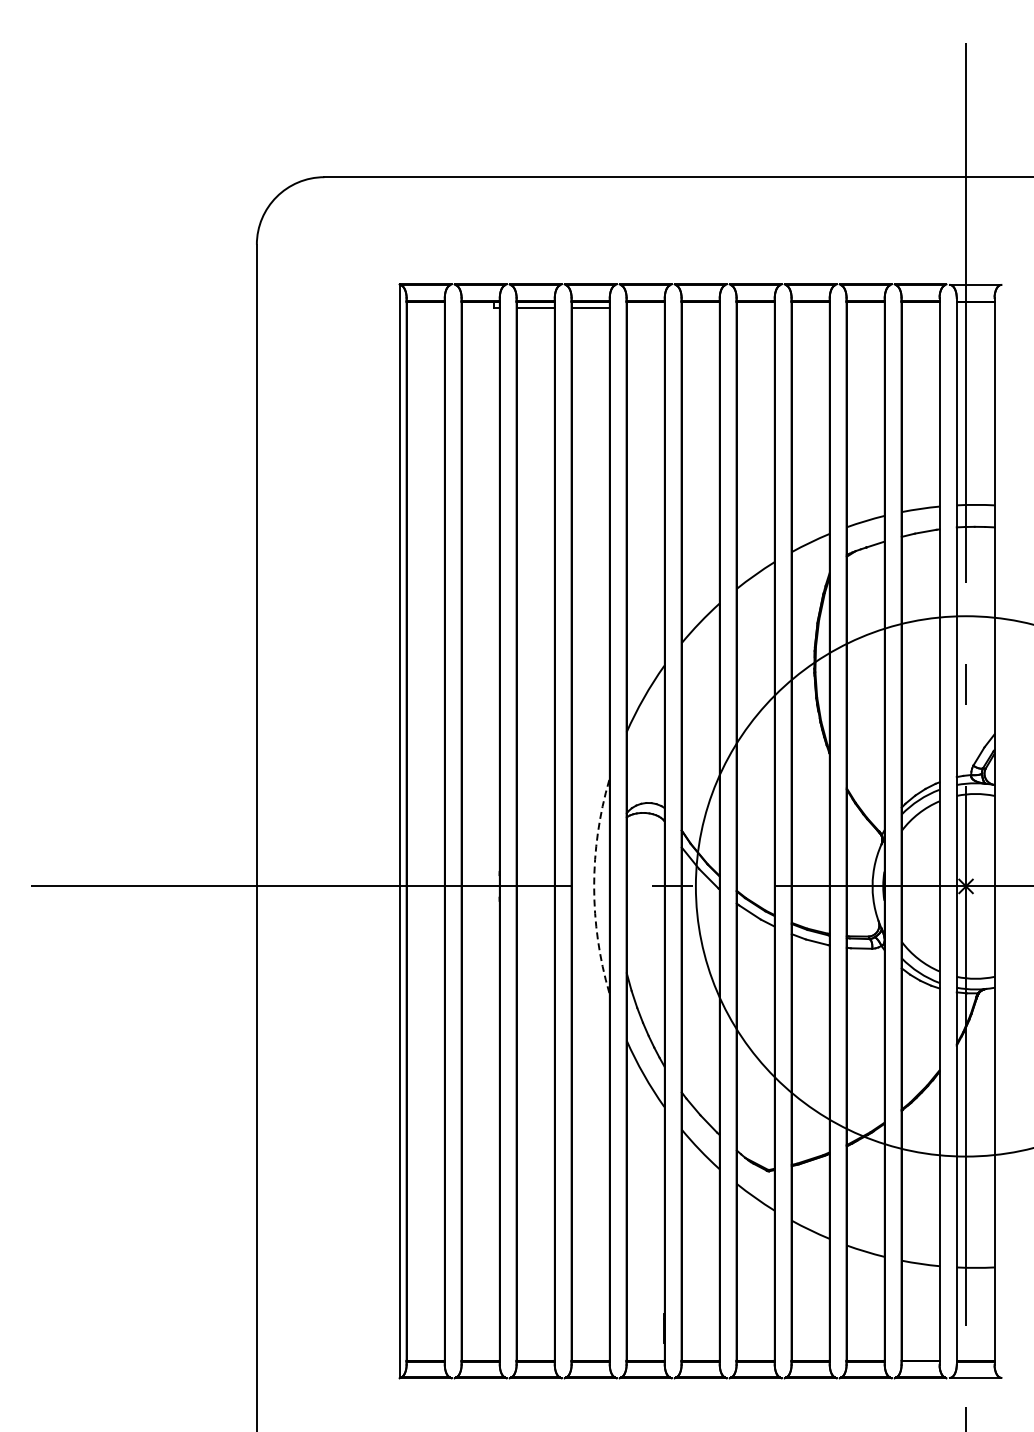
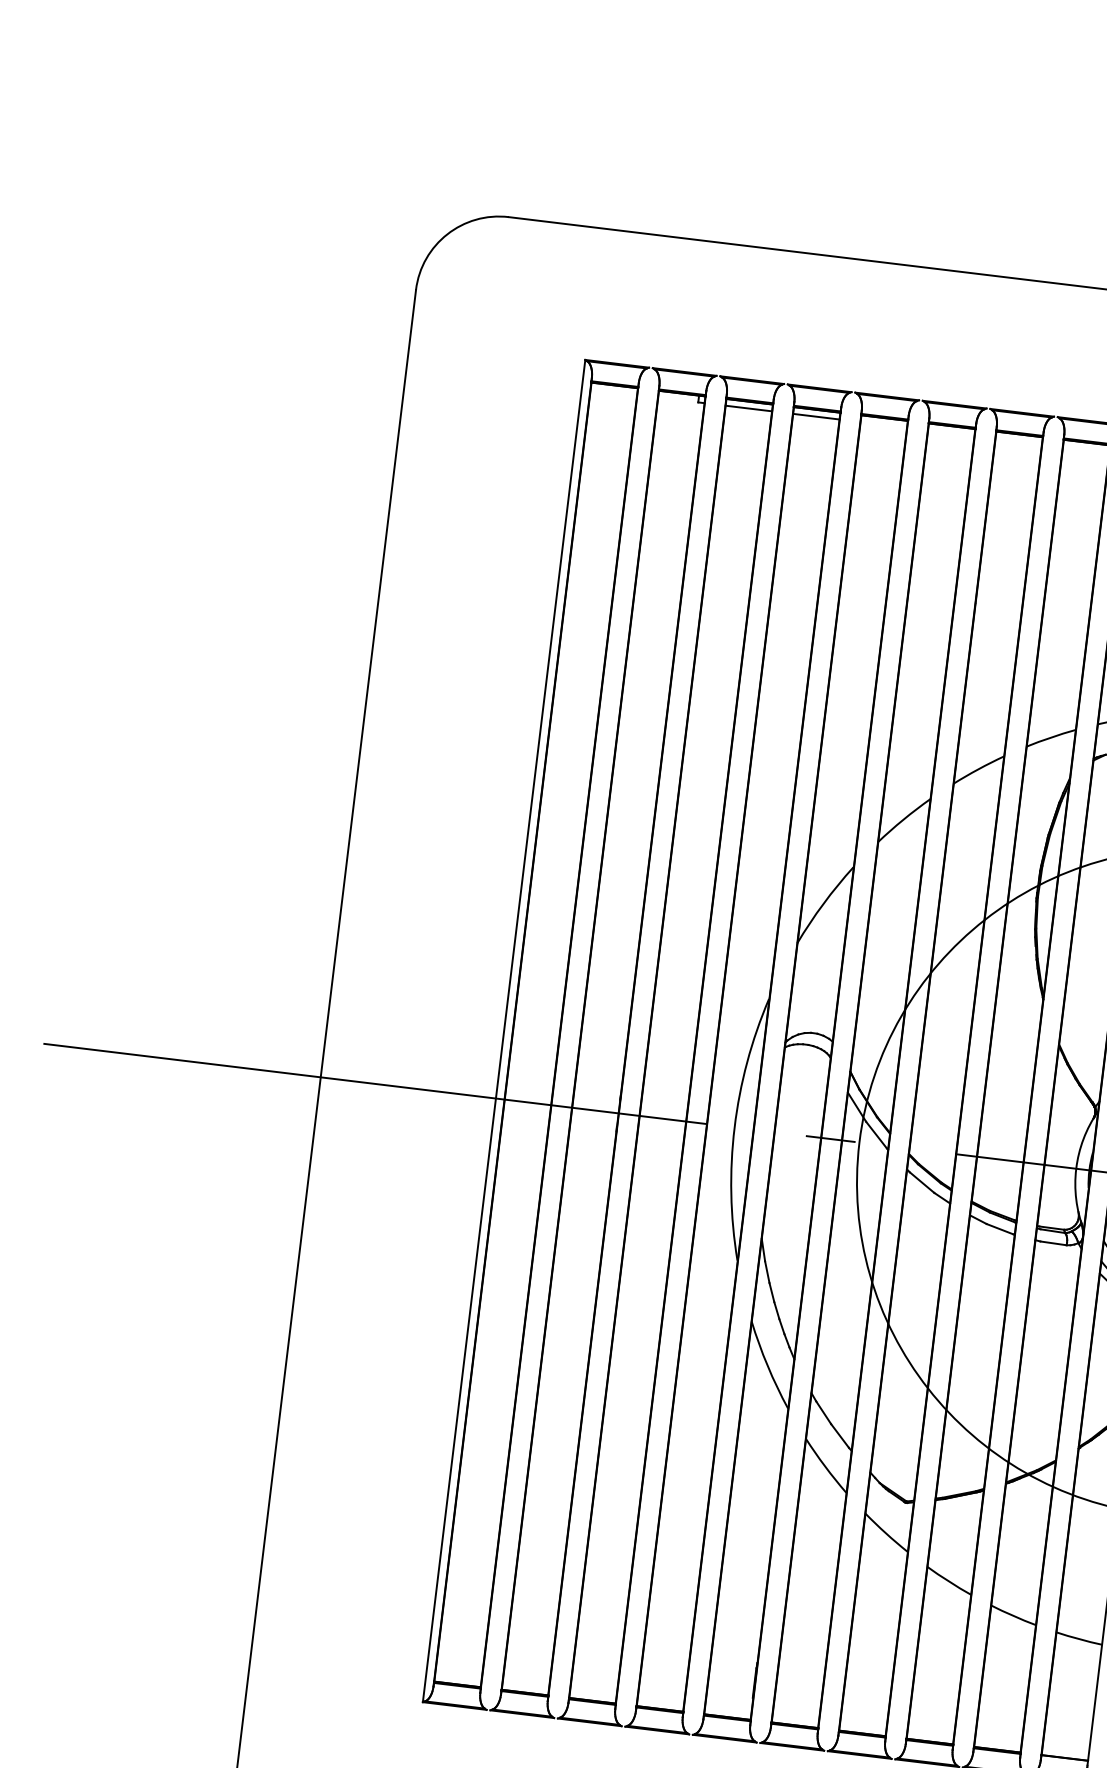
arc: (594, 886) -> (735, 1127), dashed -> solid

